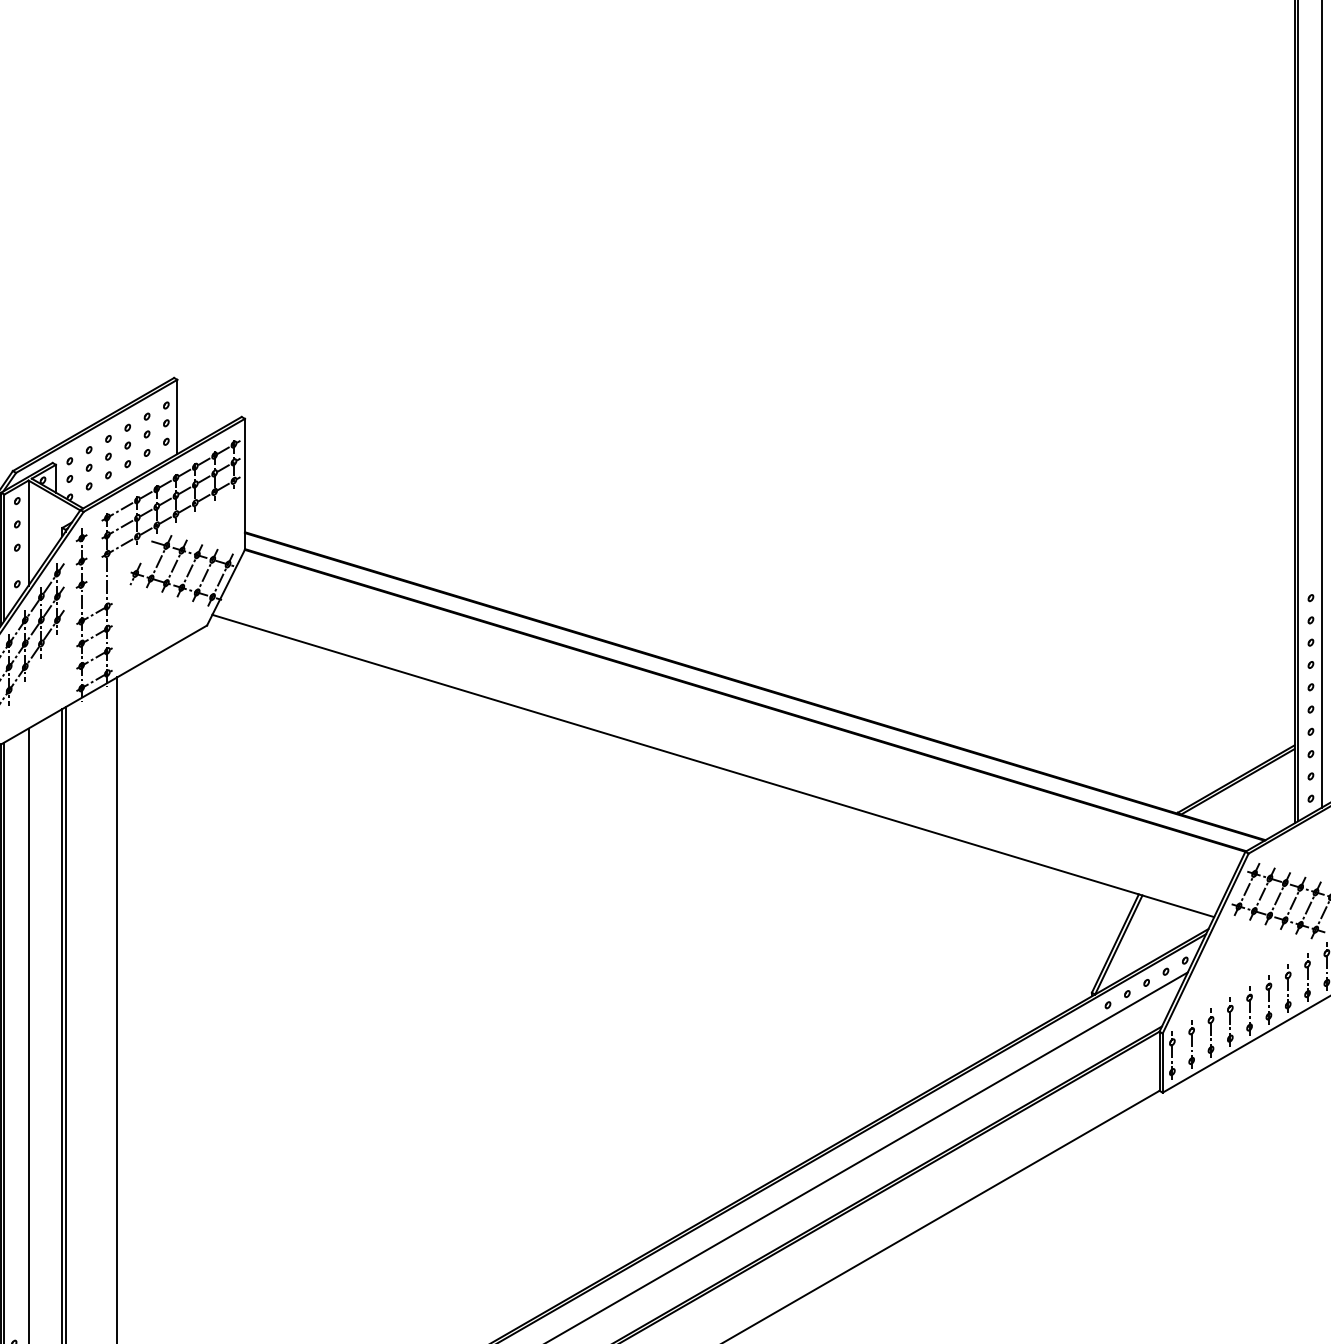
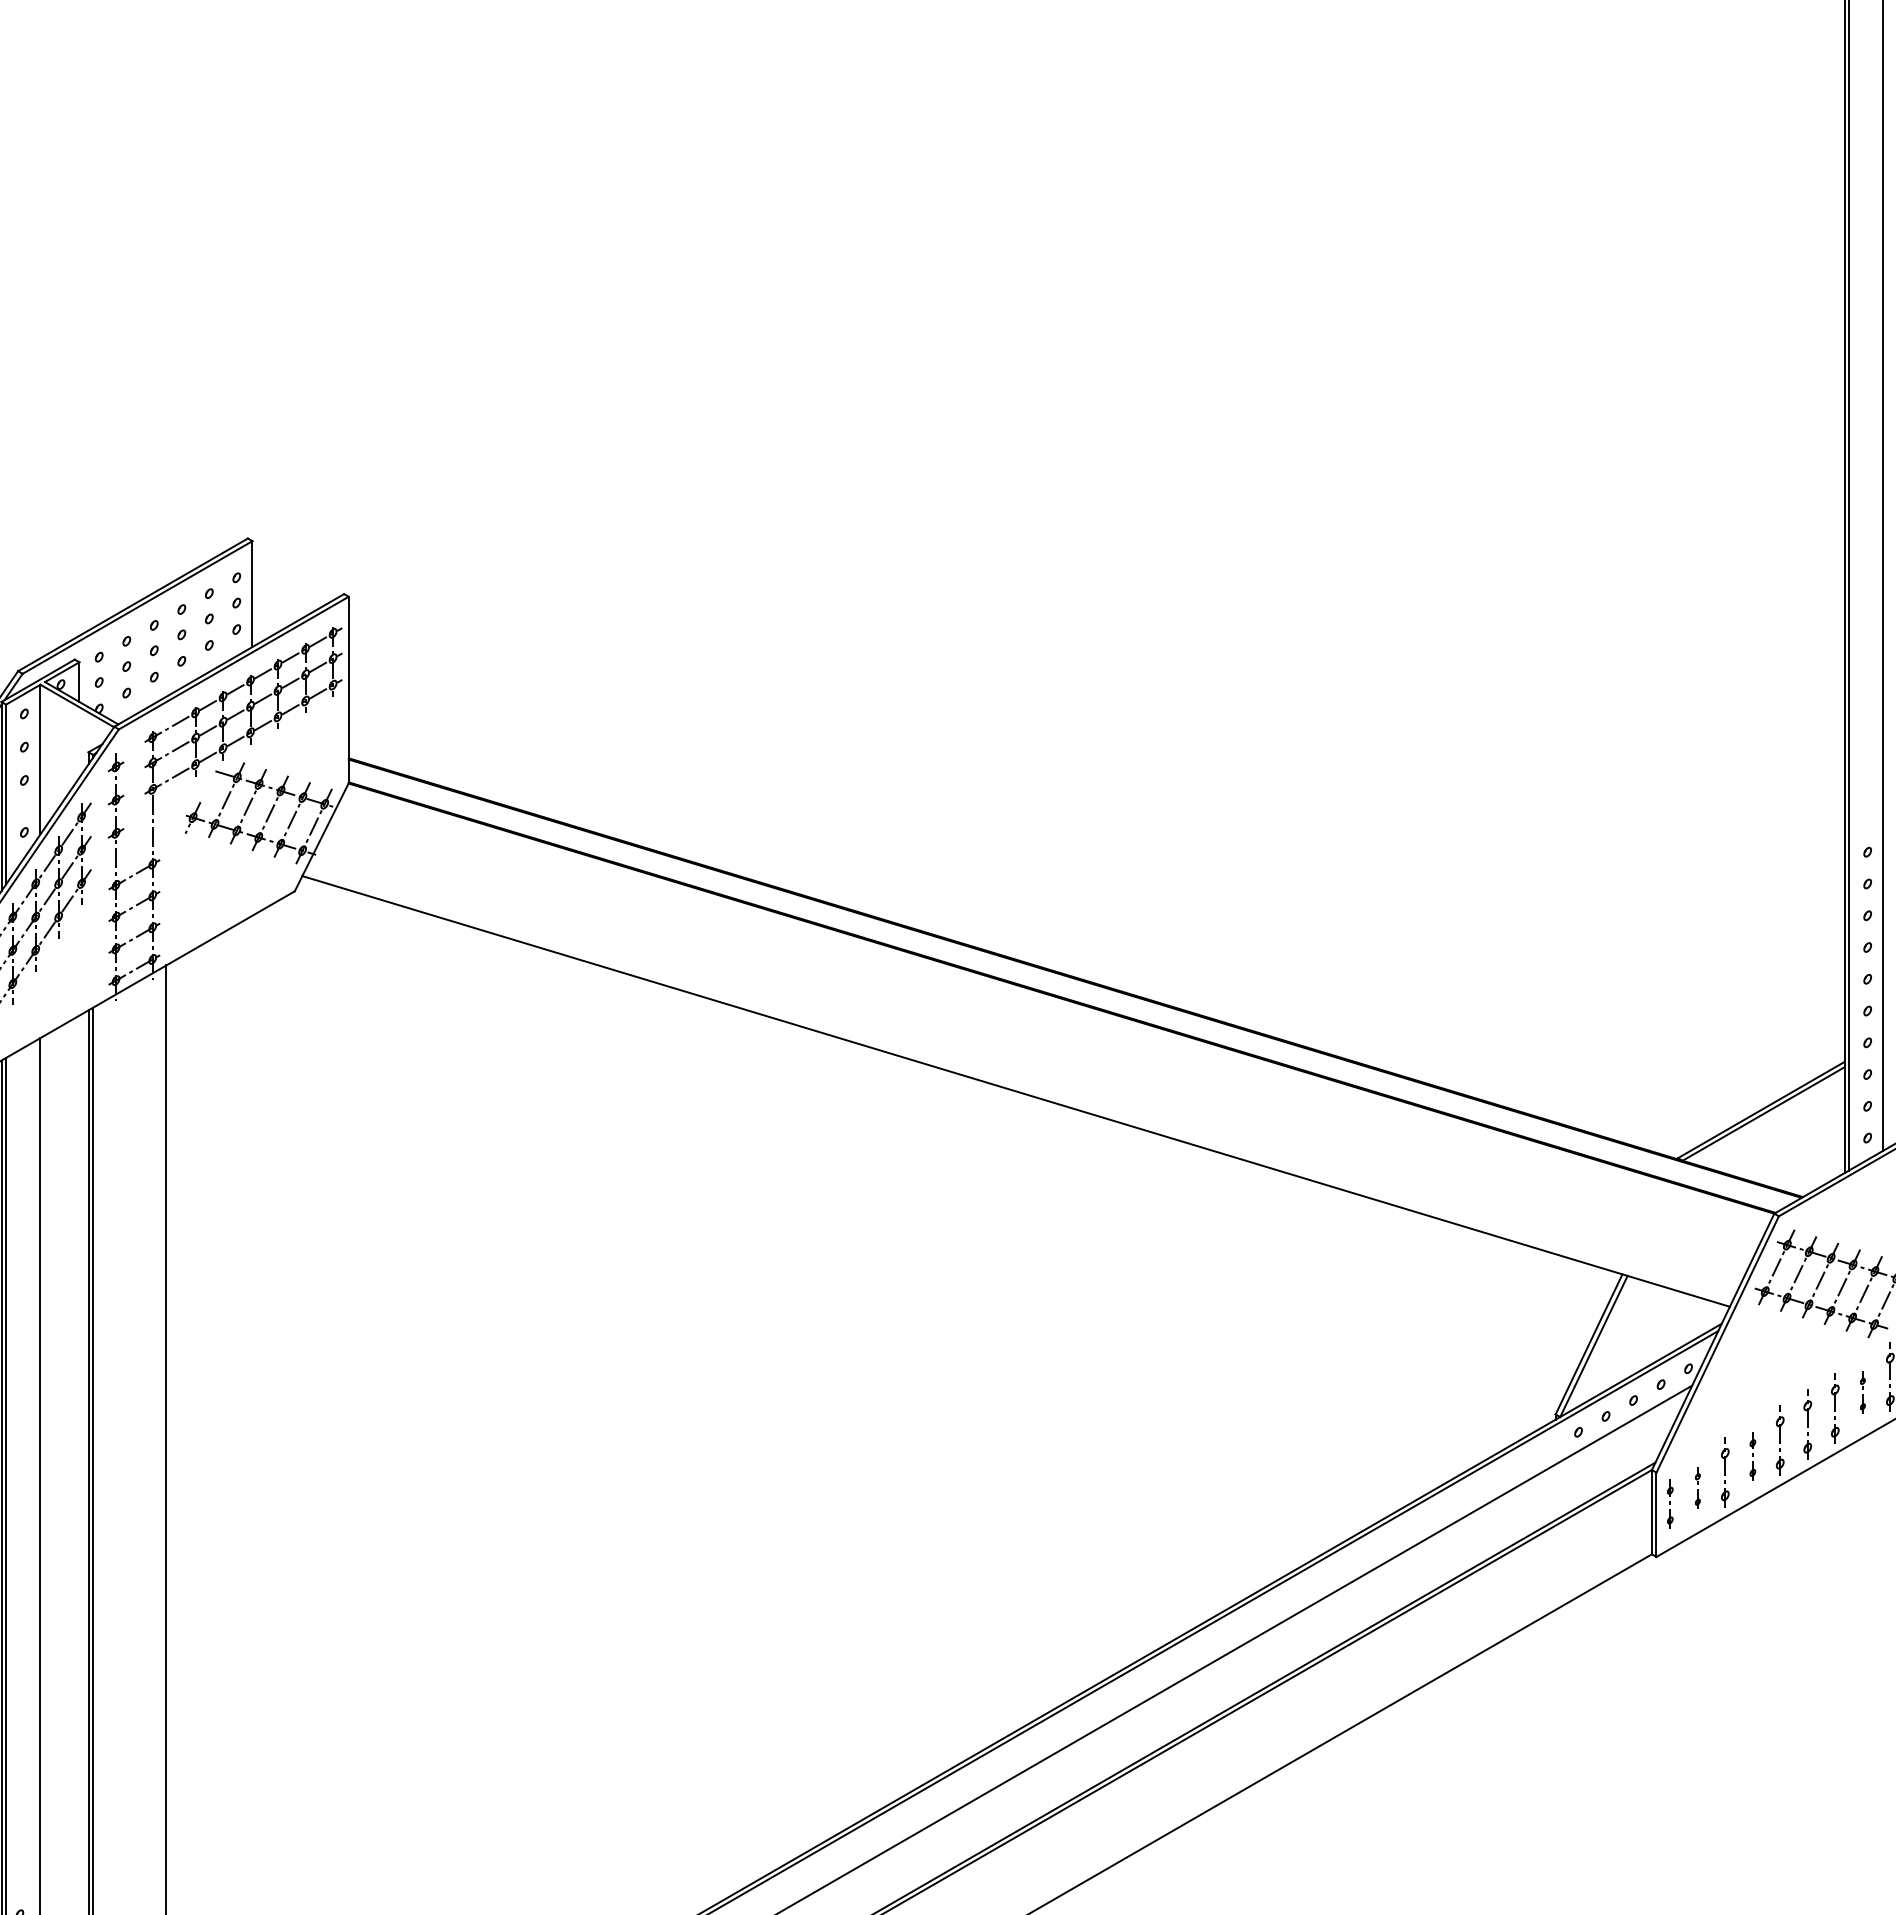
part: (1307, 977) -> (1862, 1392), size x0.6
part: (1230, 1022) -> (1752, 1456), size x0.7
part: (1191, 1043) -> (1697, 1487), size x0.6
part: (1172, 1055) -> (1670, 1503), size x0.7

